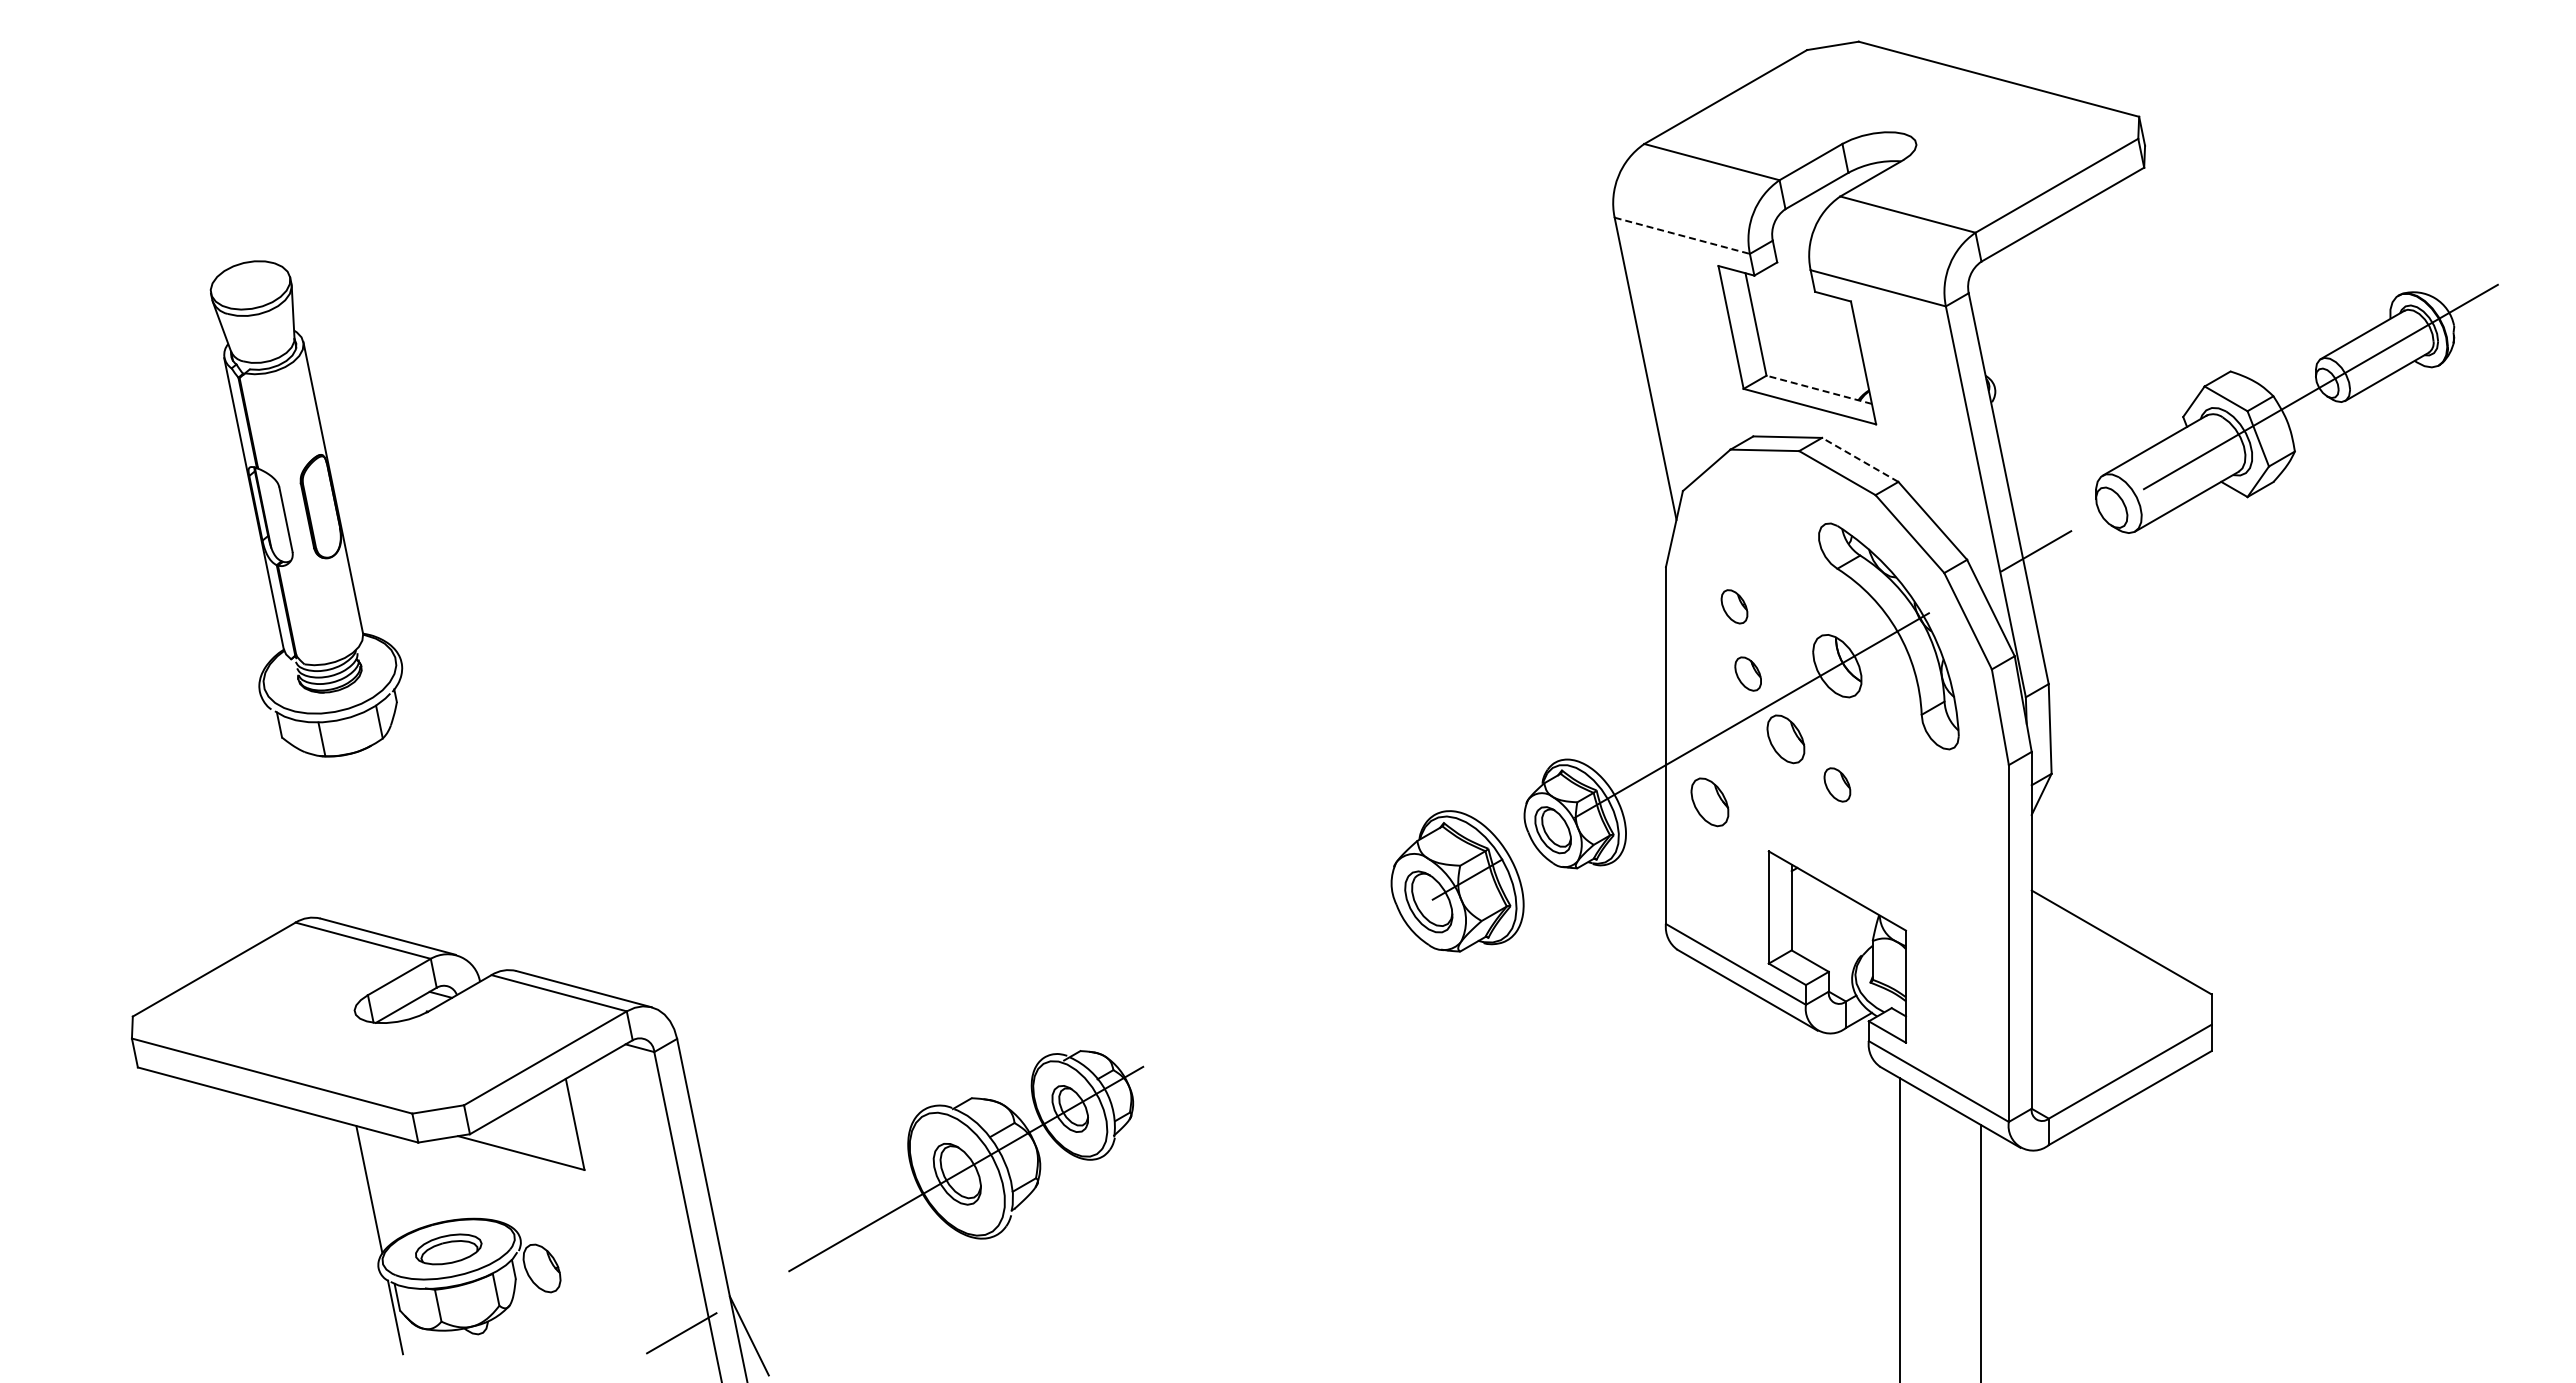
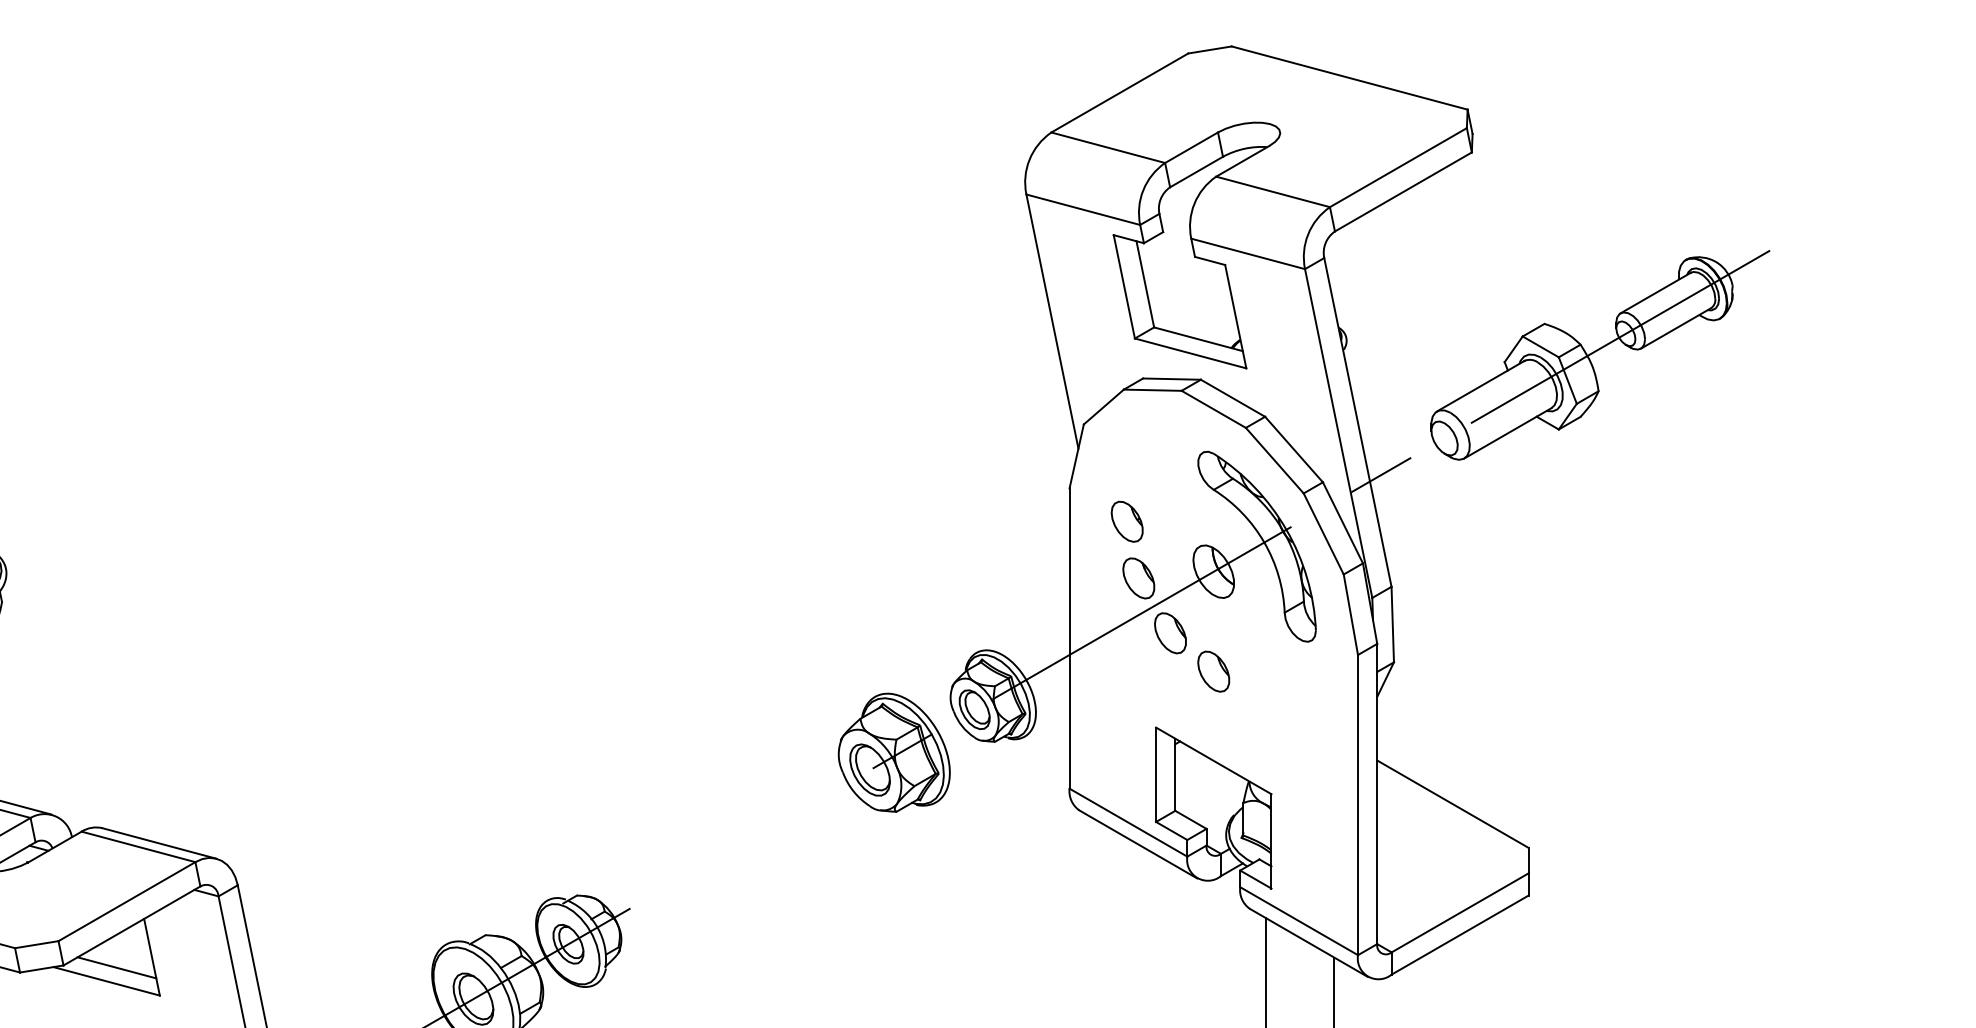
line: (1682, 235) -> (1083, 209), dashed -> solid
line: (1819, 389) -> (1198, 339), dashed -> solid
line: (1859, 459) -> (1232, 397), dashed -> solid
part: (1734, 606) -> (1127, 521), size x1.43
part: (1747, 673) -> (1138, 577), size x1.43
part: (1837, 784) -> (1213, 671), size x1.43
part: (1709, 802) -> (1106, 686), removed
line: (533, 1136) -> (116, 967), added

